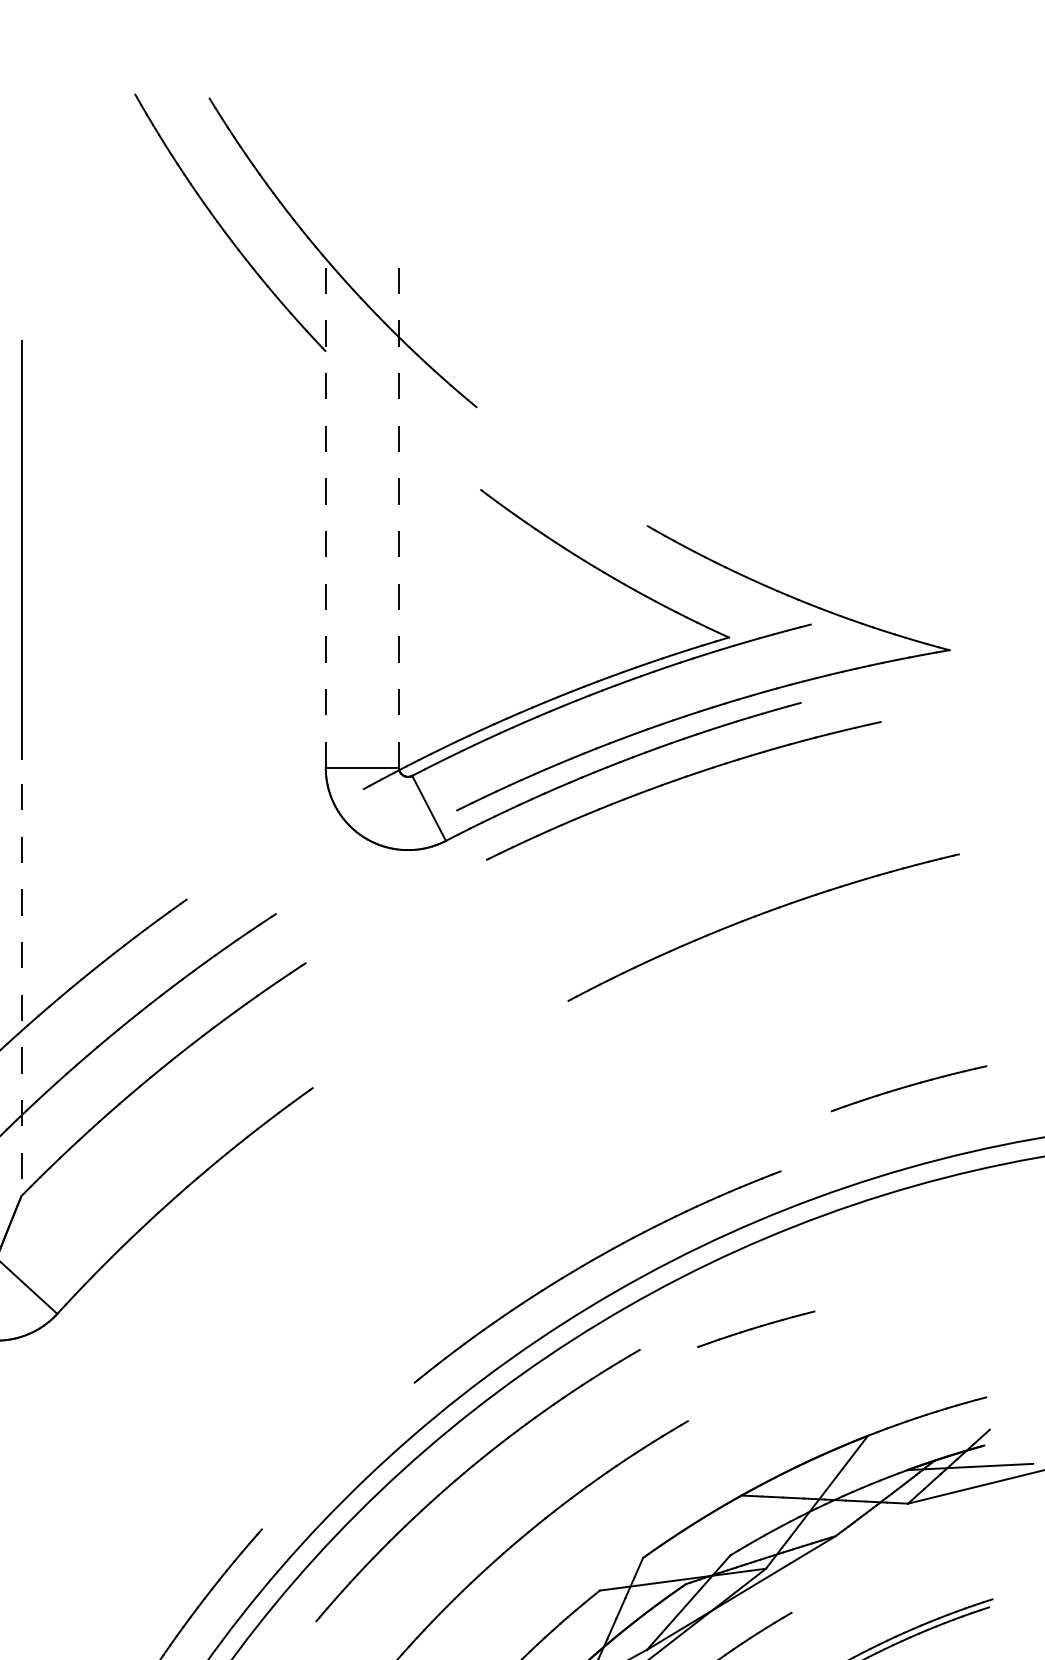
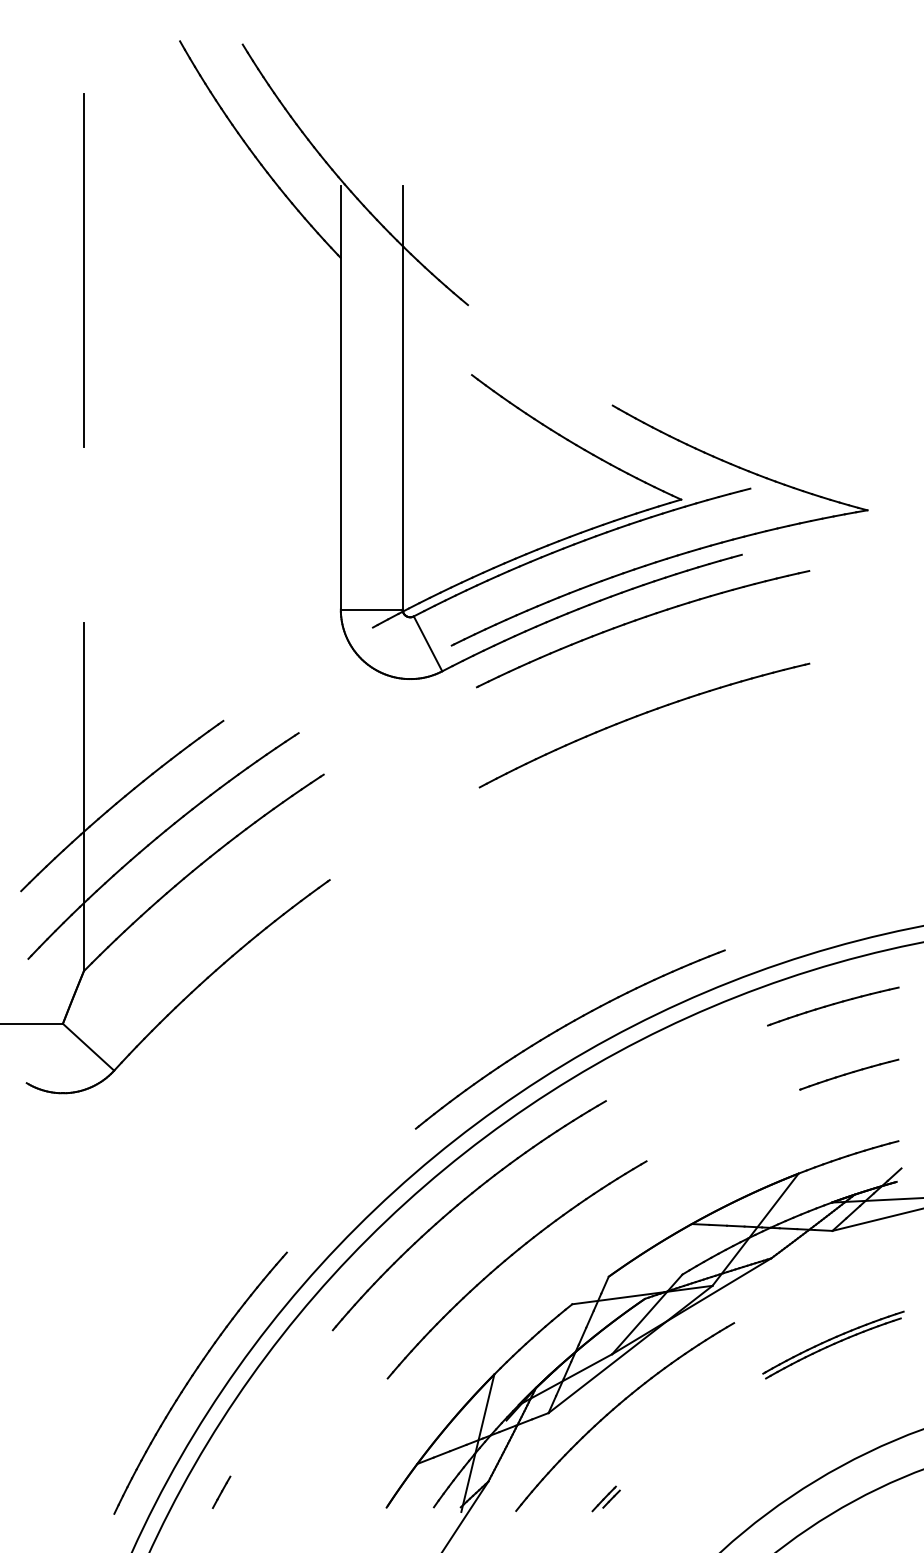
line: (325, 516) -> (340, 397), dashed -> solid
line: (398, 516) -> (402, 397), dashed -> solid
line: (21, 549) -> (83, 270), moved
part: (761, 915) -> (642, 715), moved
line: (21, 990) -> (83, 797), dashed -> solid
part: (909, 1088) -> (833, 1006), moved
part: (756, 1329) -> (849, 1074), moved

